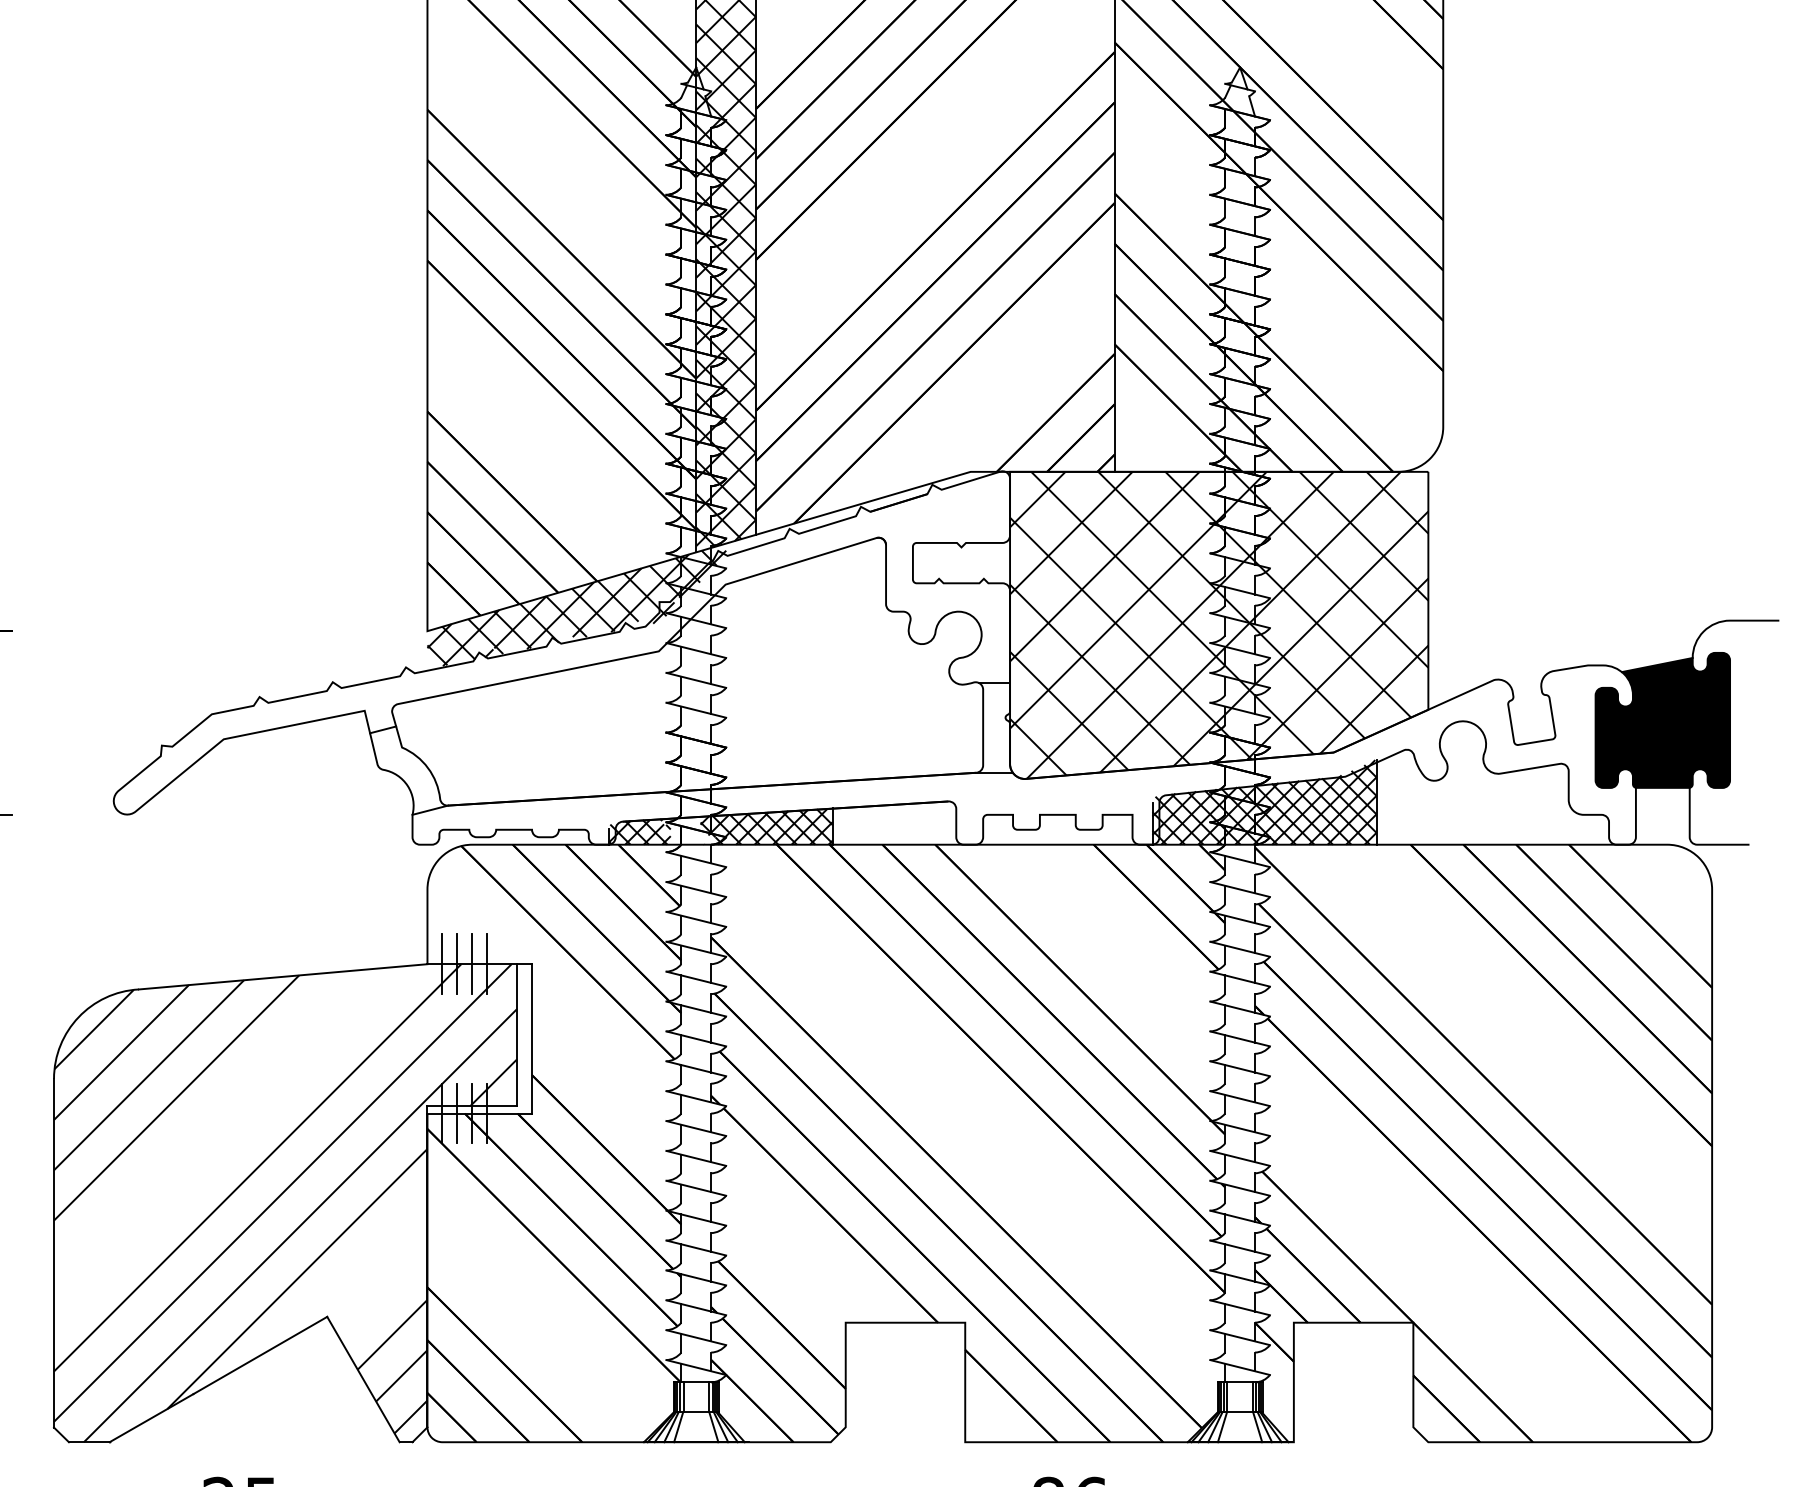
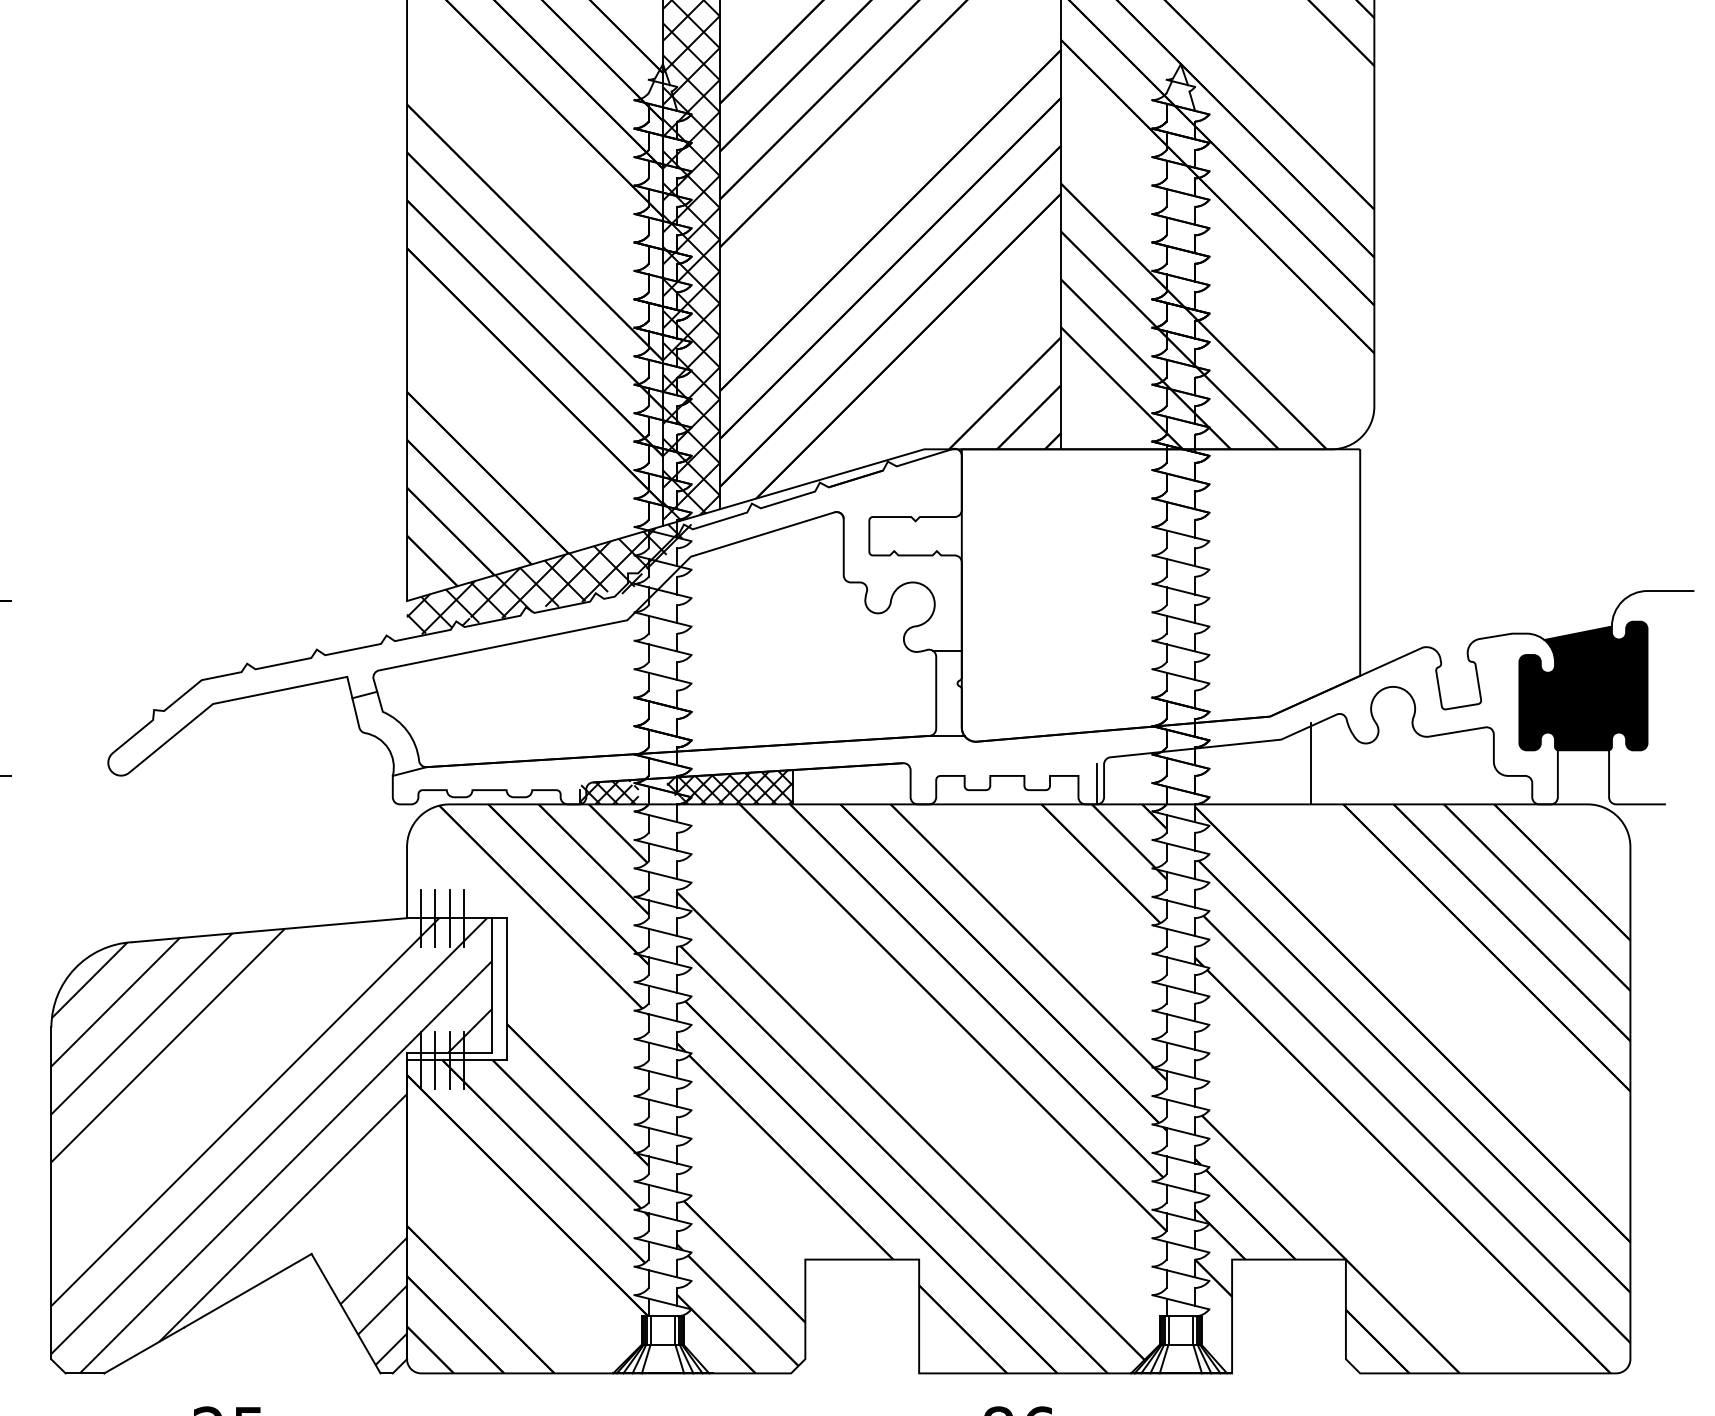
hatch: (1219, 624) -> (1161, 594), removed
hatch: (1264, 802) -> (1204, 764), removed

